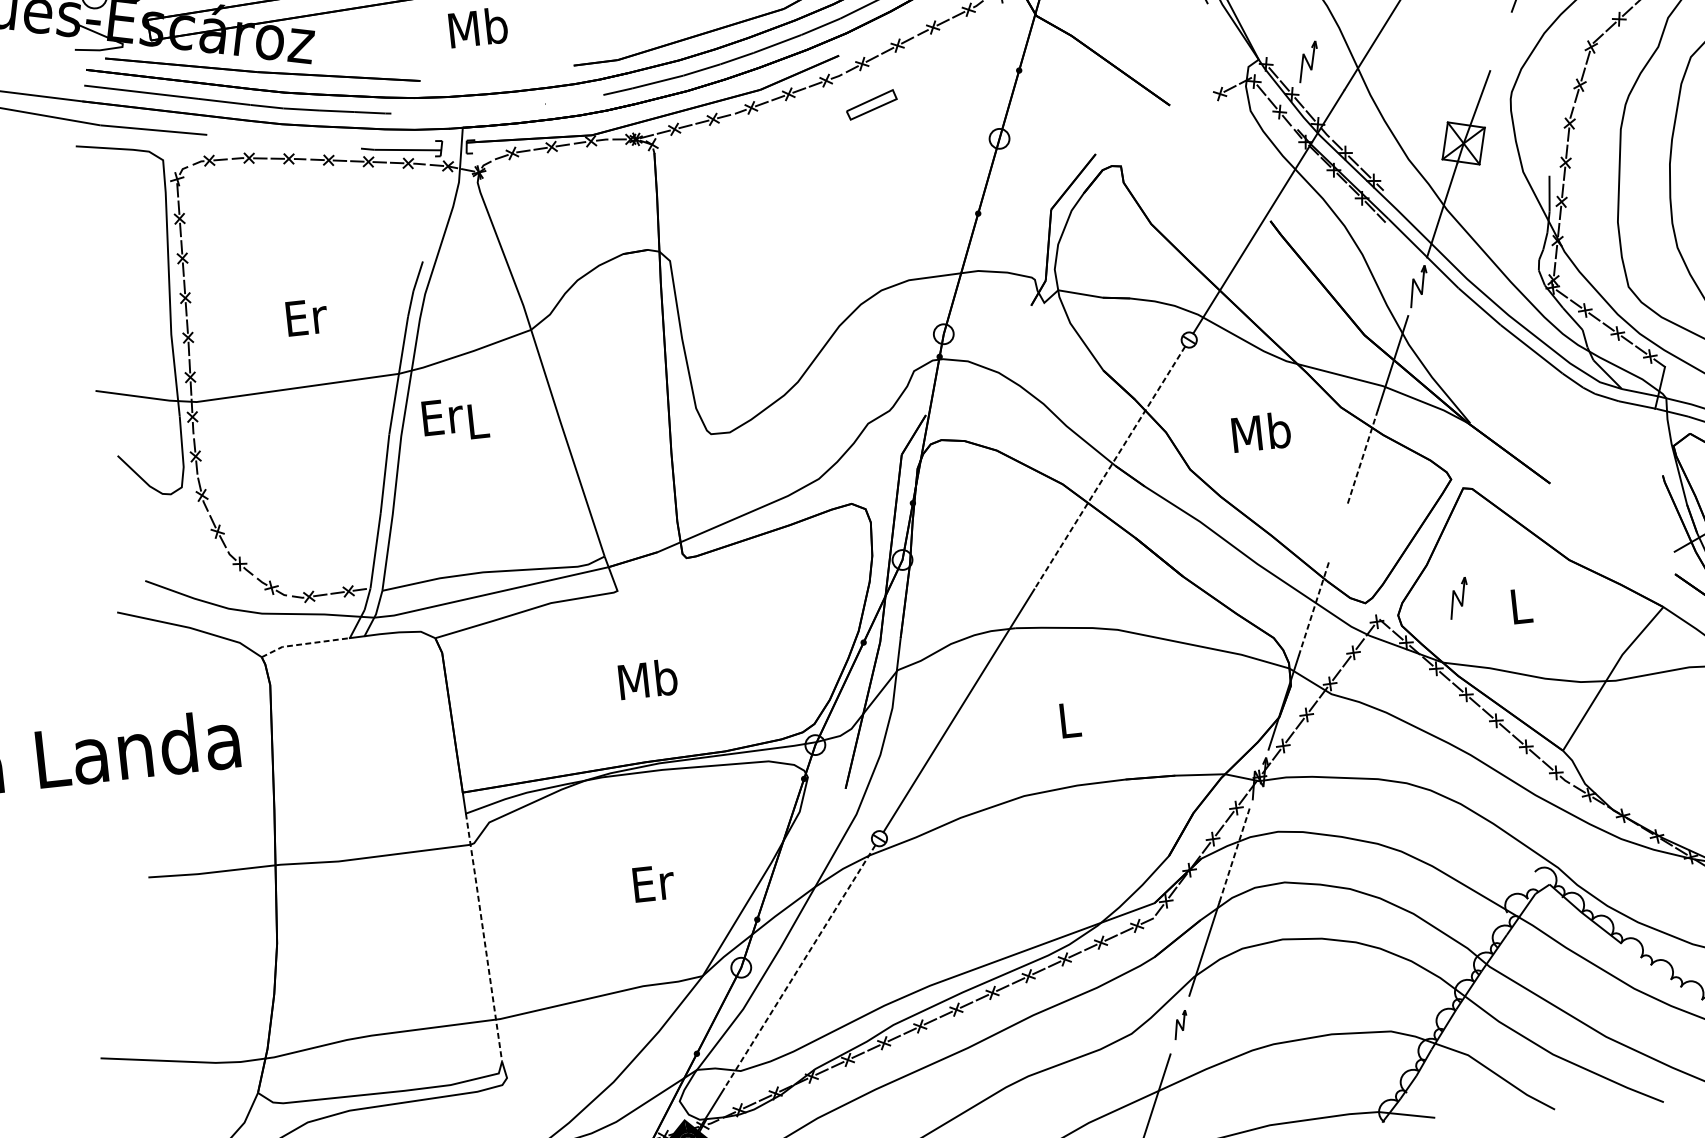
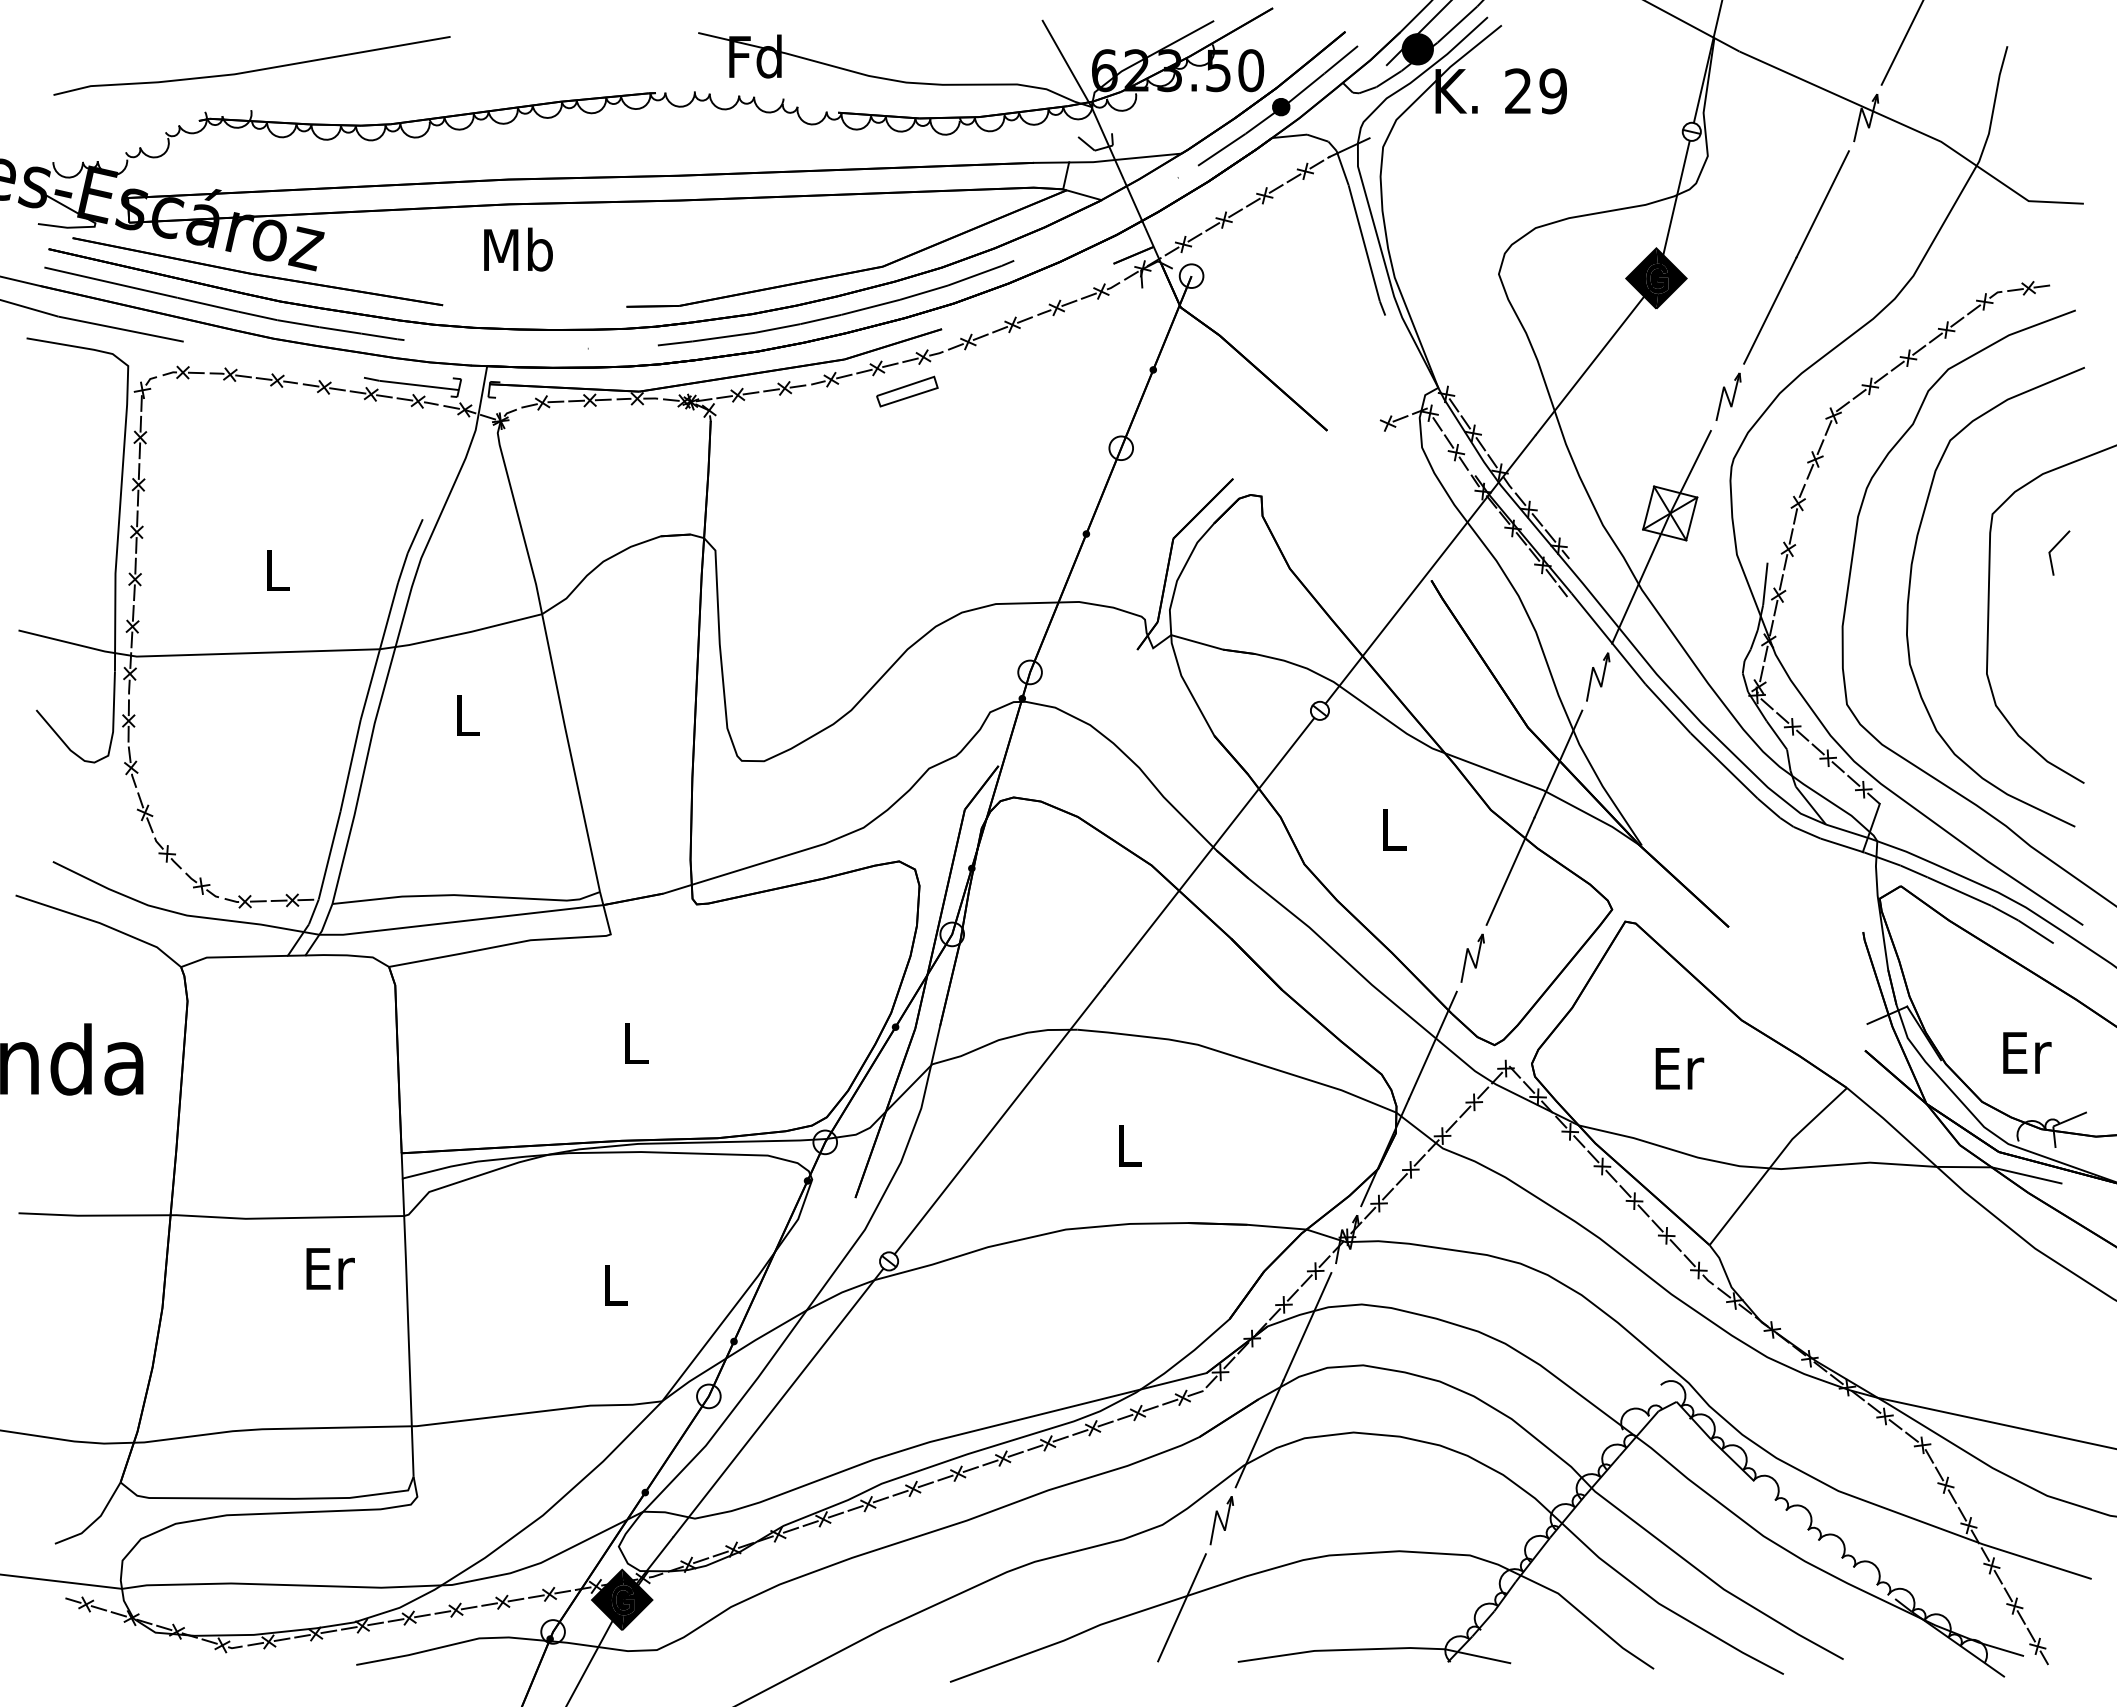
part: (1308, 61) -> (1728, 396), moved
part: (871, 104) -> (907, 391), moved
text: (307, 317) -> (278, 570), Er -> L
text: (442, 416) -> (330, 1268), moved
text: (1261, 432) -> (1393, 829), Mb -> L
line: (1362, 456) -> (1510, 871), dashed -> solid
line: (1109, 468) -> (1209, 852), dashed -> solid
part: (1458, 597) -> (1472, 957), moved
text: (1521, 605) -> (1679, 1068), L -> Er
line: (1313, 609) -> (1432, 1045), dashed -> solid
line: (304, 644) -> (233, 957), dashed -> solid
text: (648, 679) -> (635, 1043), Mb -> L
line: (1234, 855) -> (1307, 1326), dashed -> solid
text: (654, 882) -> (616, 1284), Er -> L
line: (484, 937) -> (408, 1327), dashed -> solid
line: (800, 967) -> (778, 1403), dashed -> solid
part: (1180, 1024) -> (1221, 1520), size x1.43

